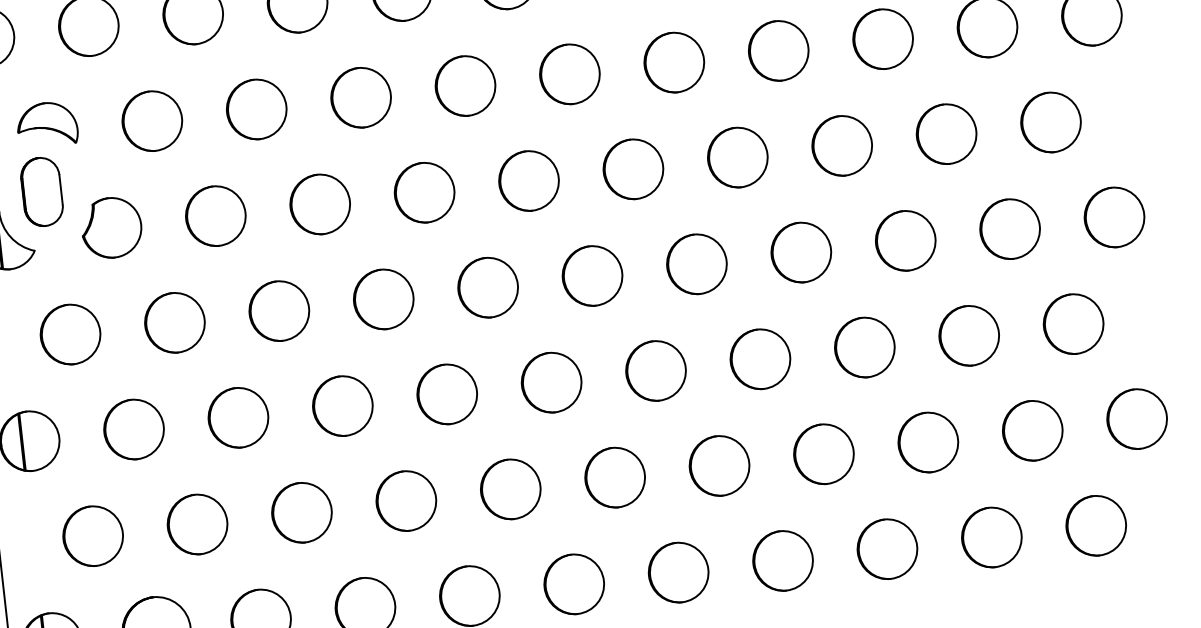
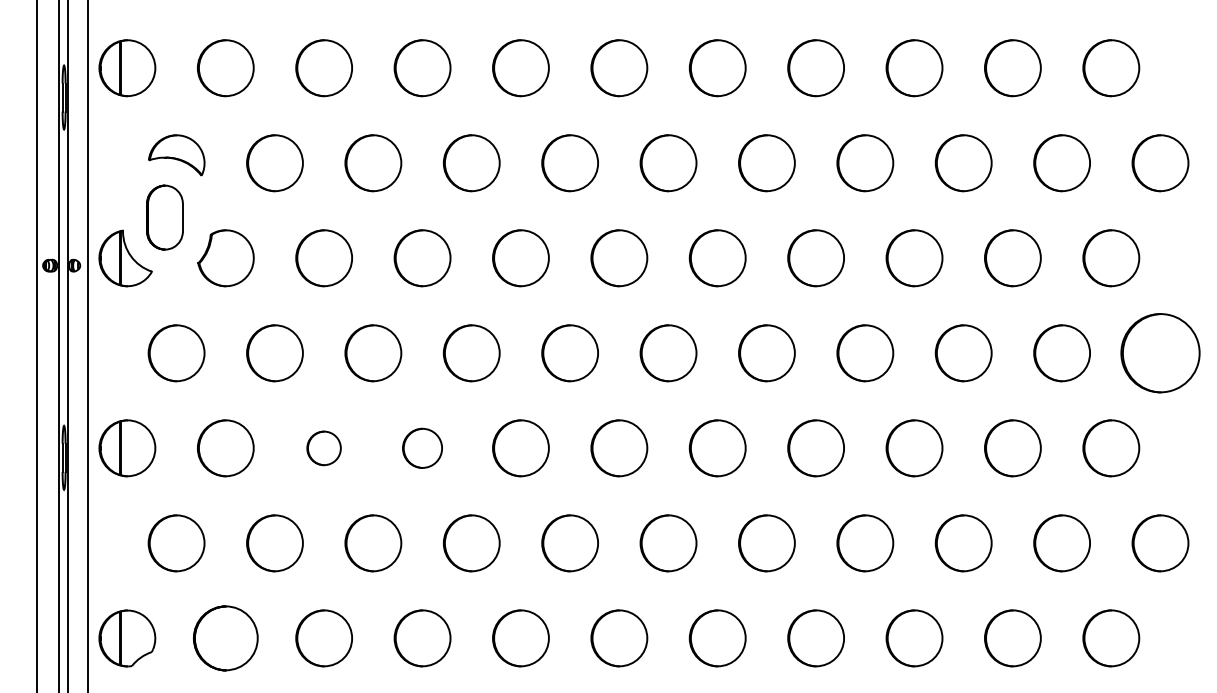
part: (1114, 217) -> (1160, 353), size x1.4
part: (342, 406) -> (422, 448), size x0.7
part: (237, 418) -> (323, 448), size x0.6

